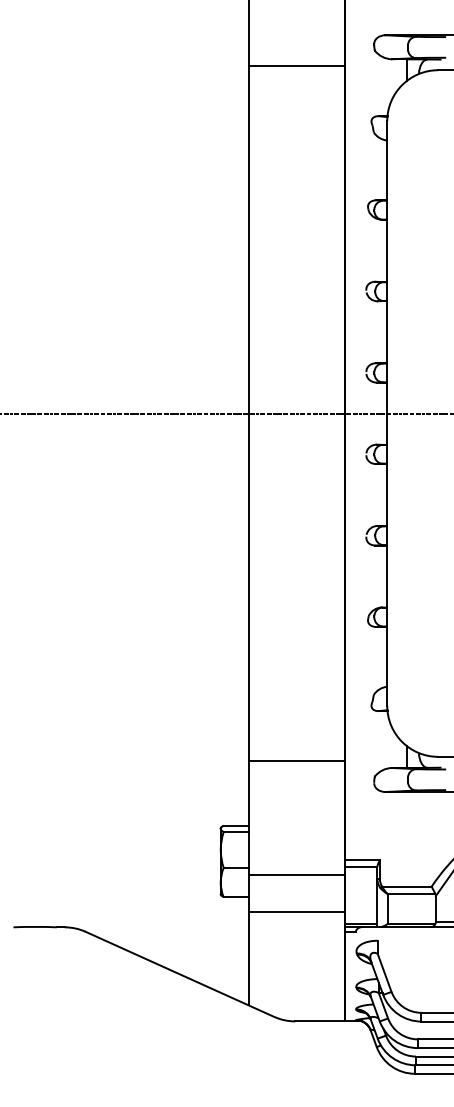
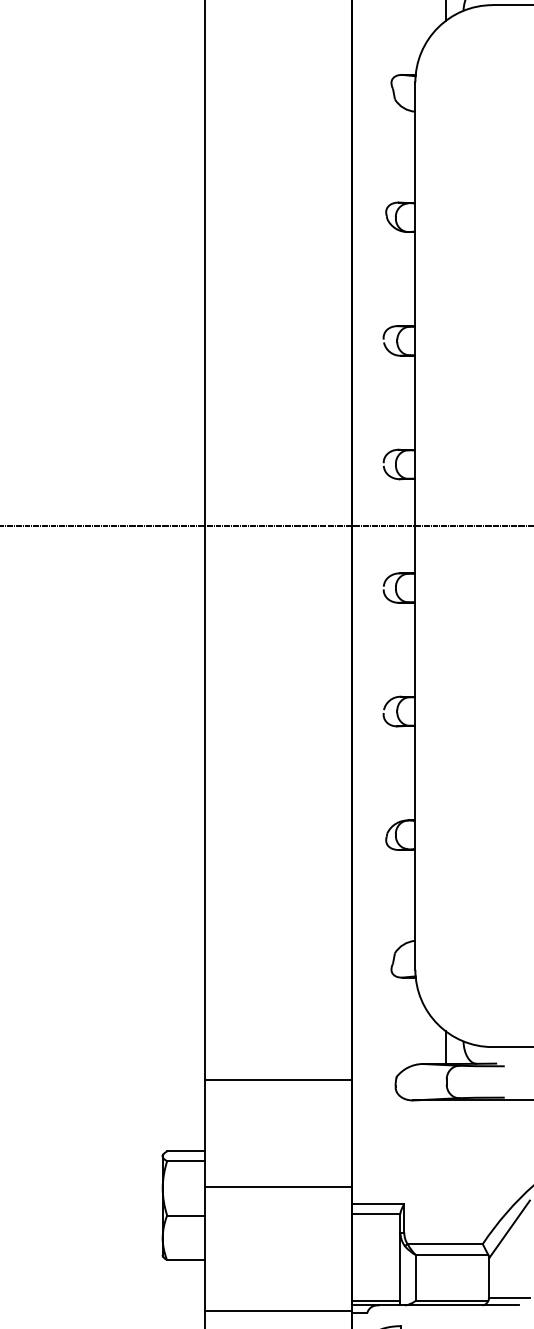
line: (296, 761) -> (277, 1079), moved
line: (296, 874) -> (277, 1186), moved
line: (296, 912) -> (277, 1312), moved

